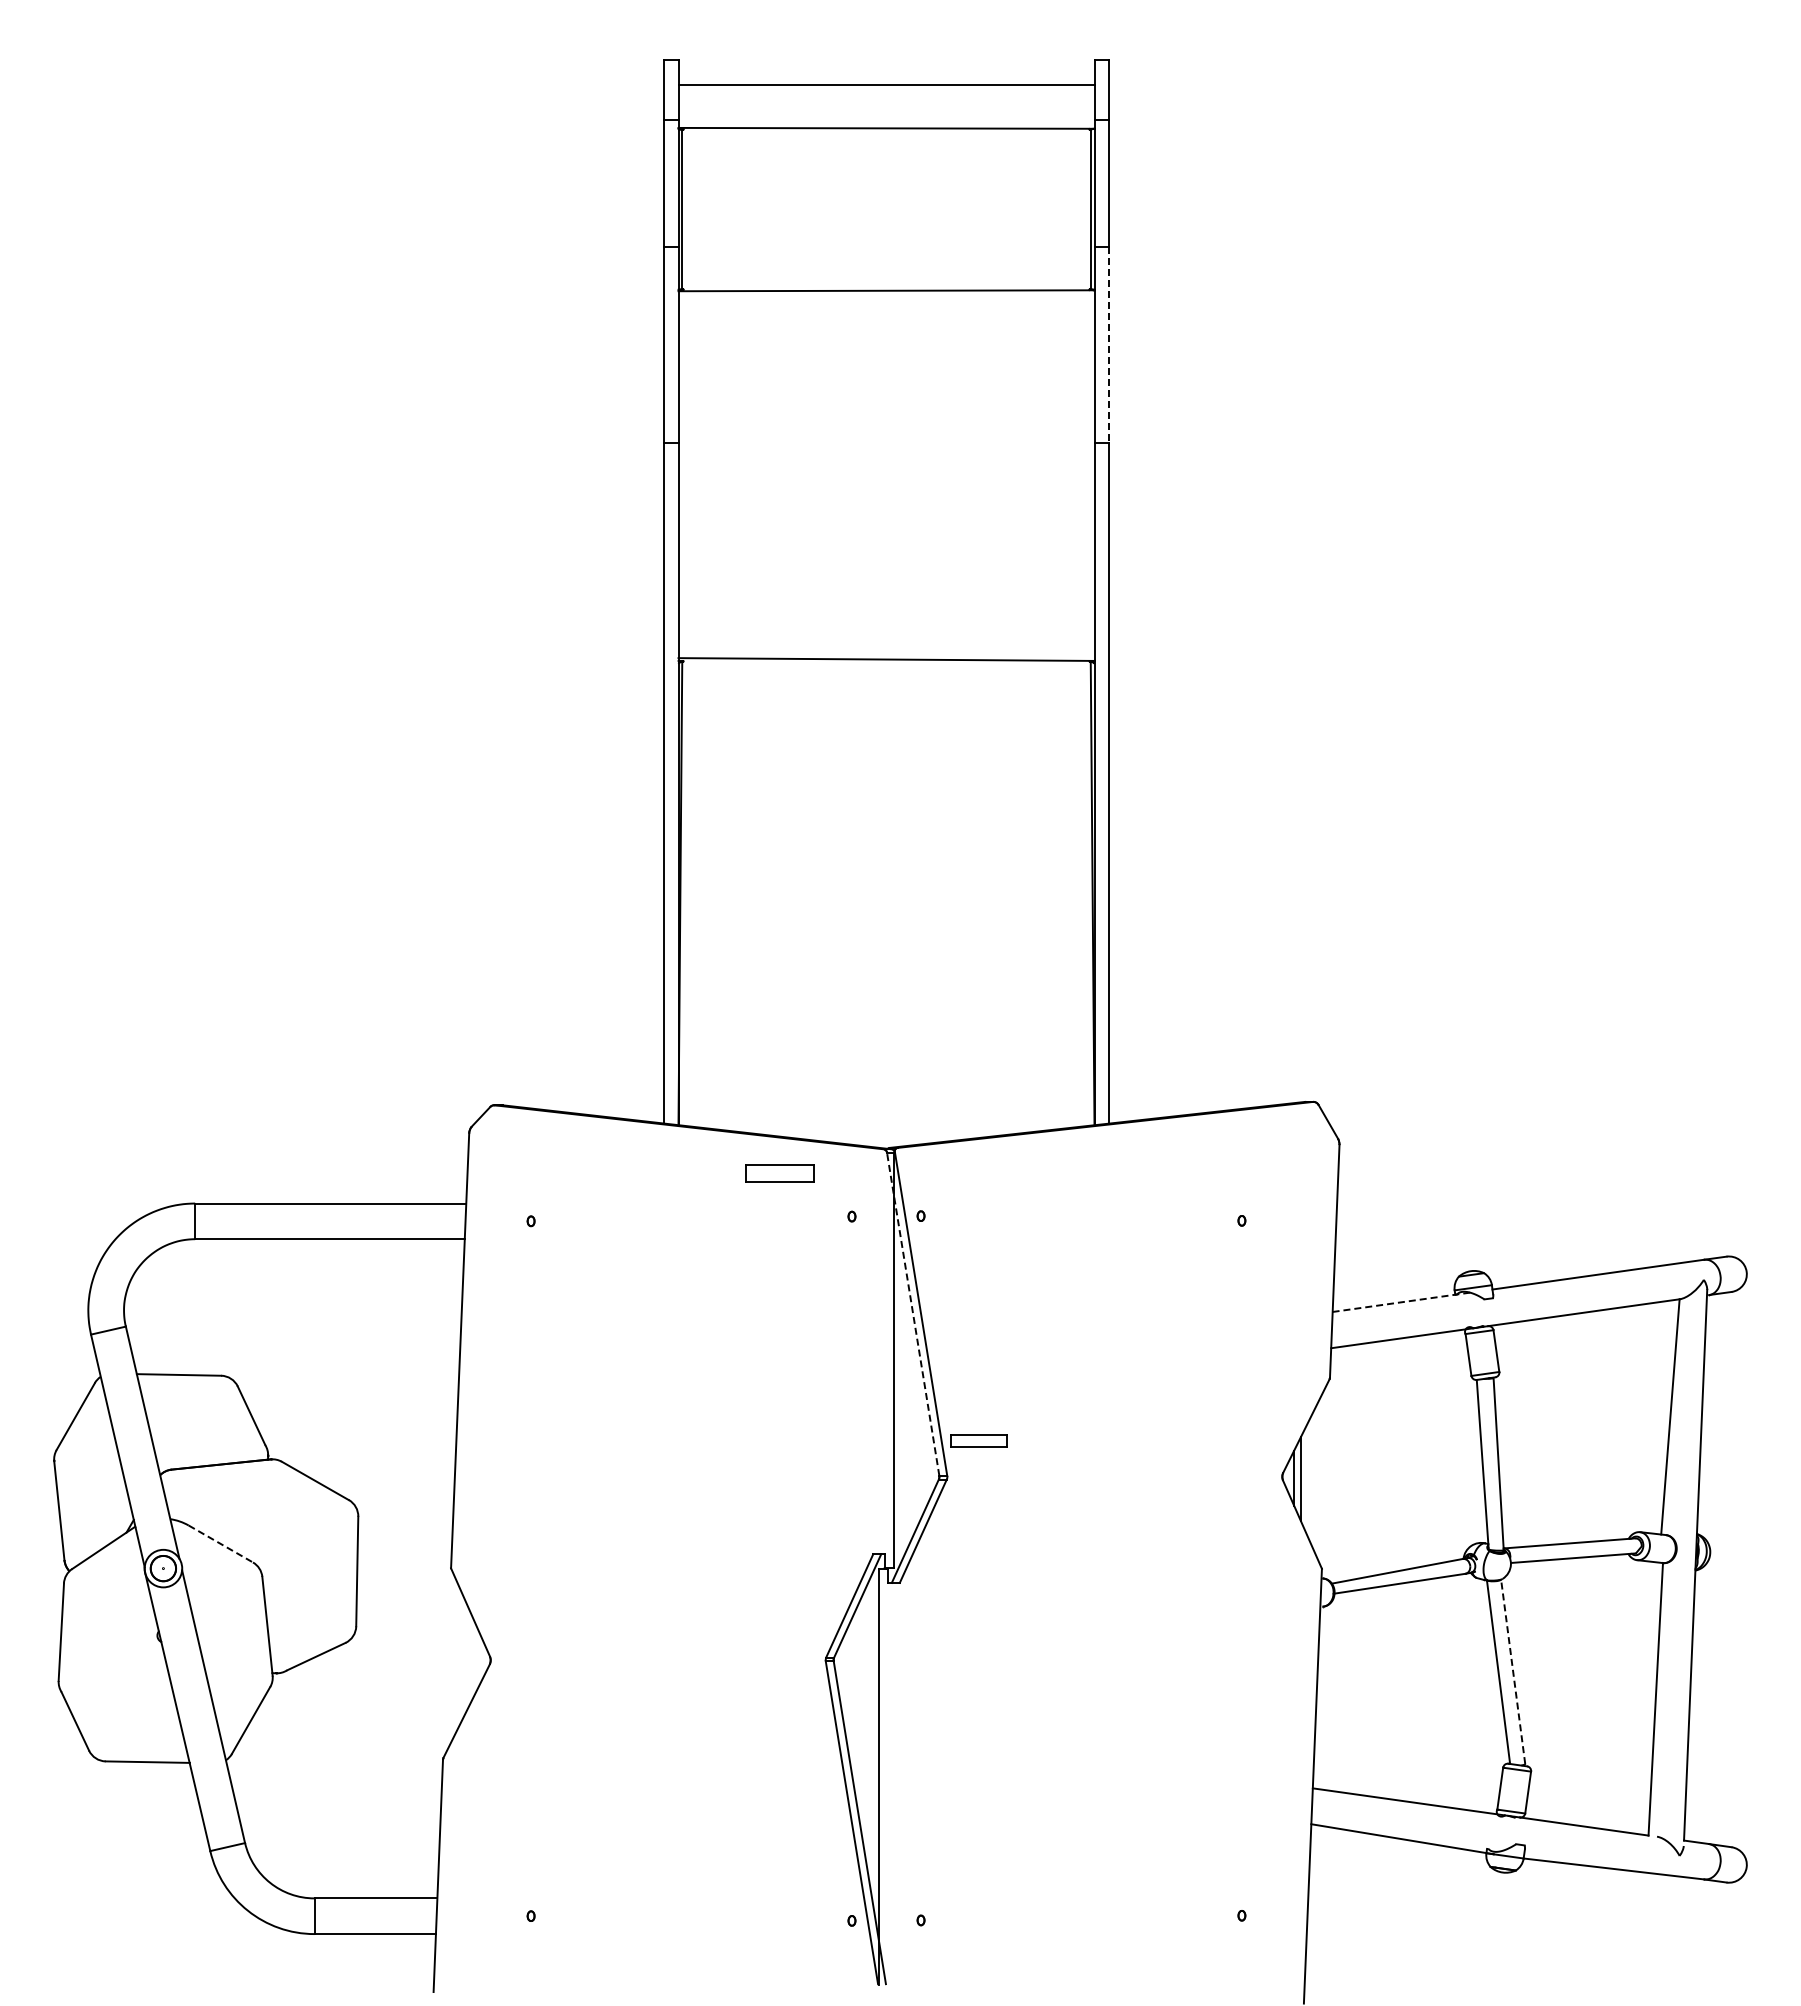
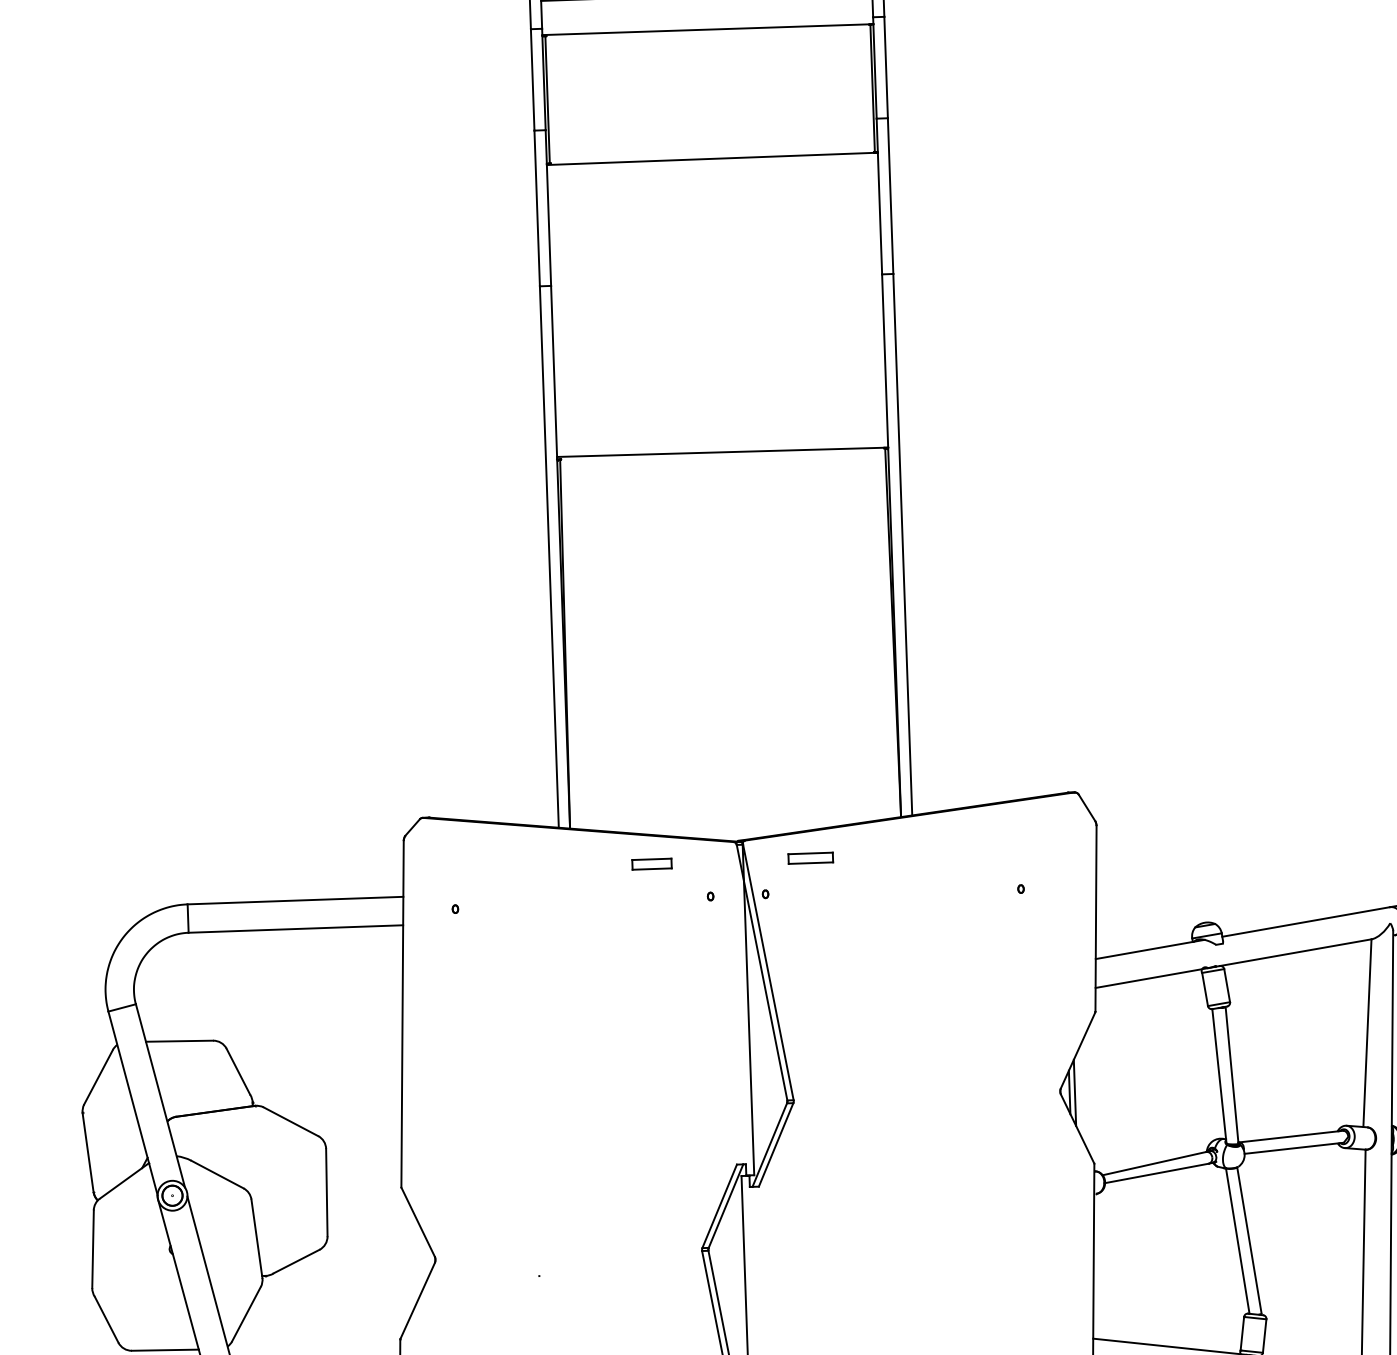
line: (1108, 345) -> (890, 196), dashed -> solid
part: (779, 1173) -> (651, 864), size x0.71
line: (1400, 1302) -> (1149, 949), dashed -> solid
line: (913, 1314) -> (762, 972), dashed -> solid
part: (978, 1440) -> (810, 857), moved
line: (221, 1544) -> (218, 1174), dashed -> solid
line: (1513, 1671) -> (1249, 1240), dashed -> solid

